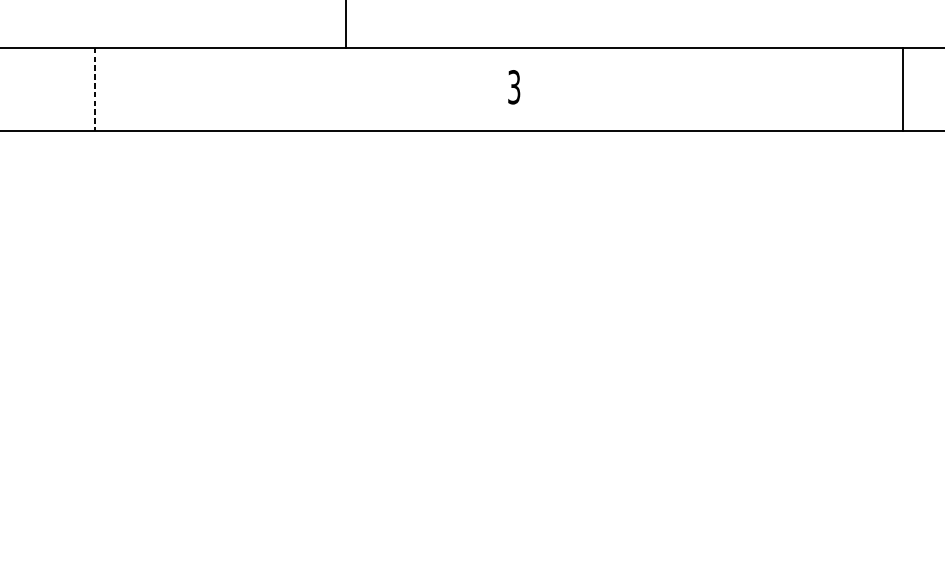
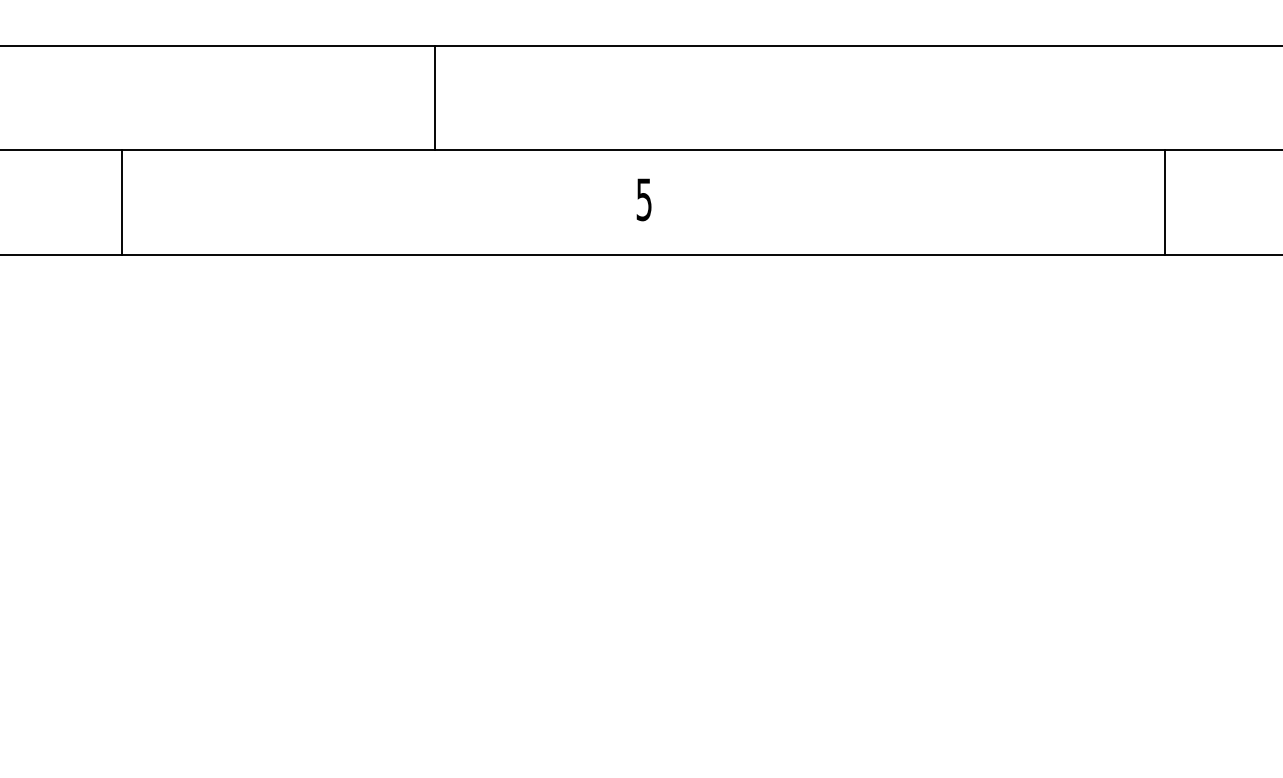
text: (514, 87) -> (644, 199), 3 -> 5
line: (902, 89) -> (1165, 202), moved
line: (94, 90) -> (121, 203), dashed -> solid

